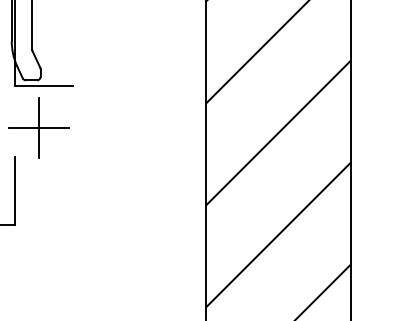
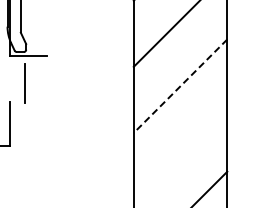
line: (37, 128) -> (24, 83), removed
line: (278, 133) -> (180, 86), solid -> dashed
line: (278, 235) -> (180, 152), removed

